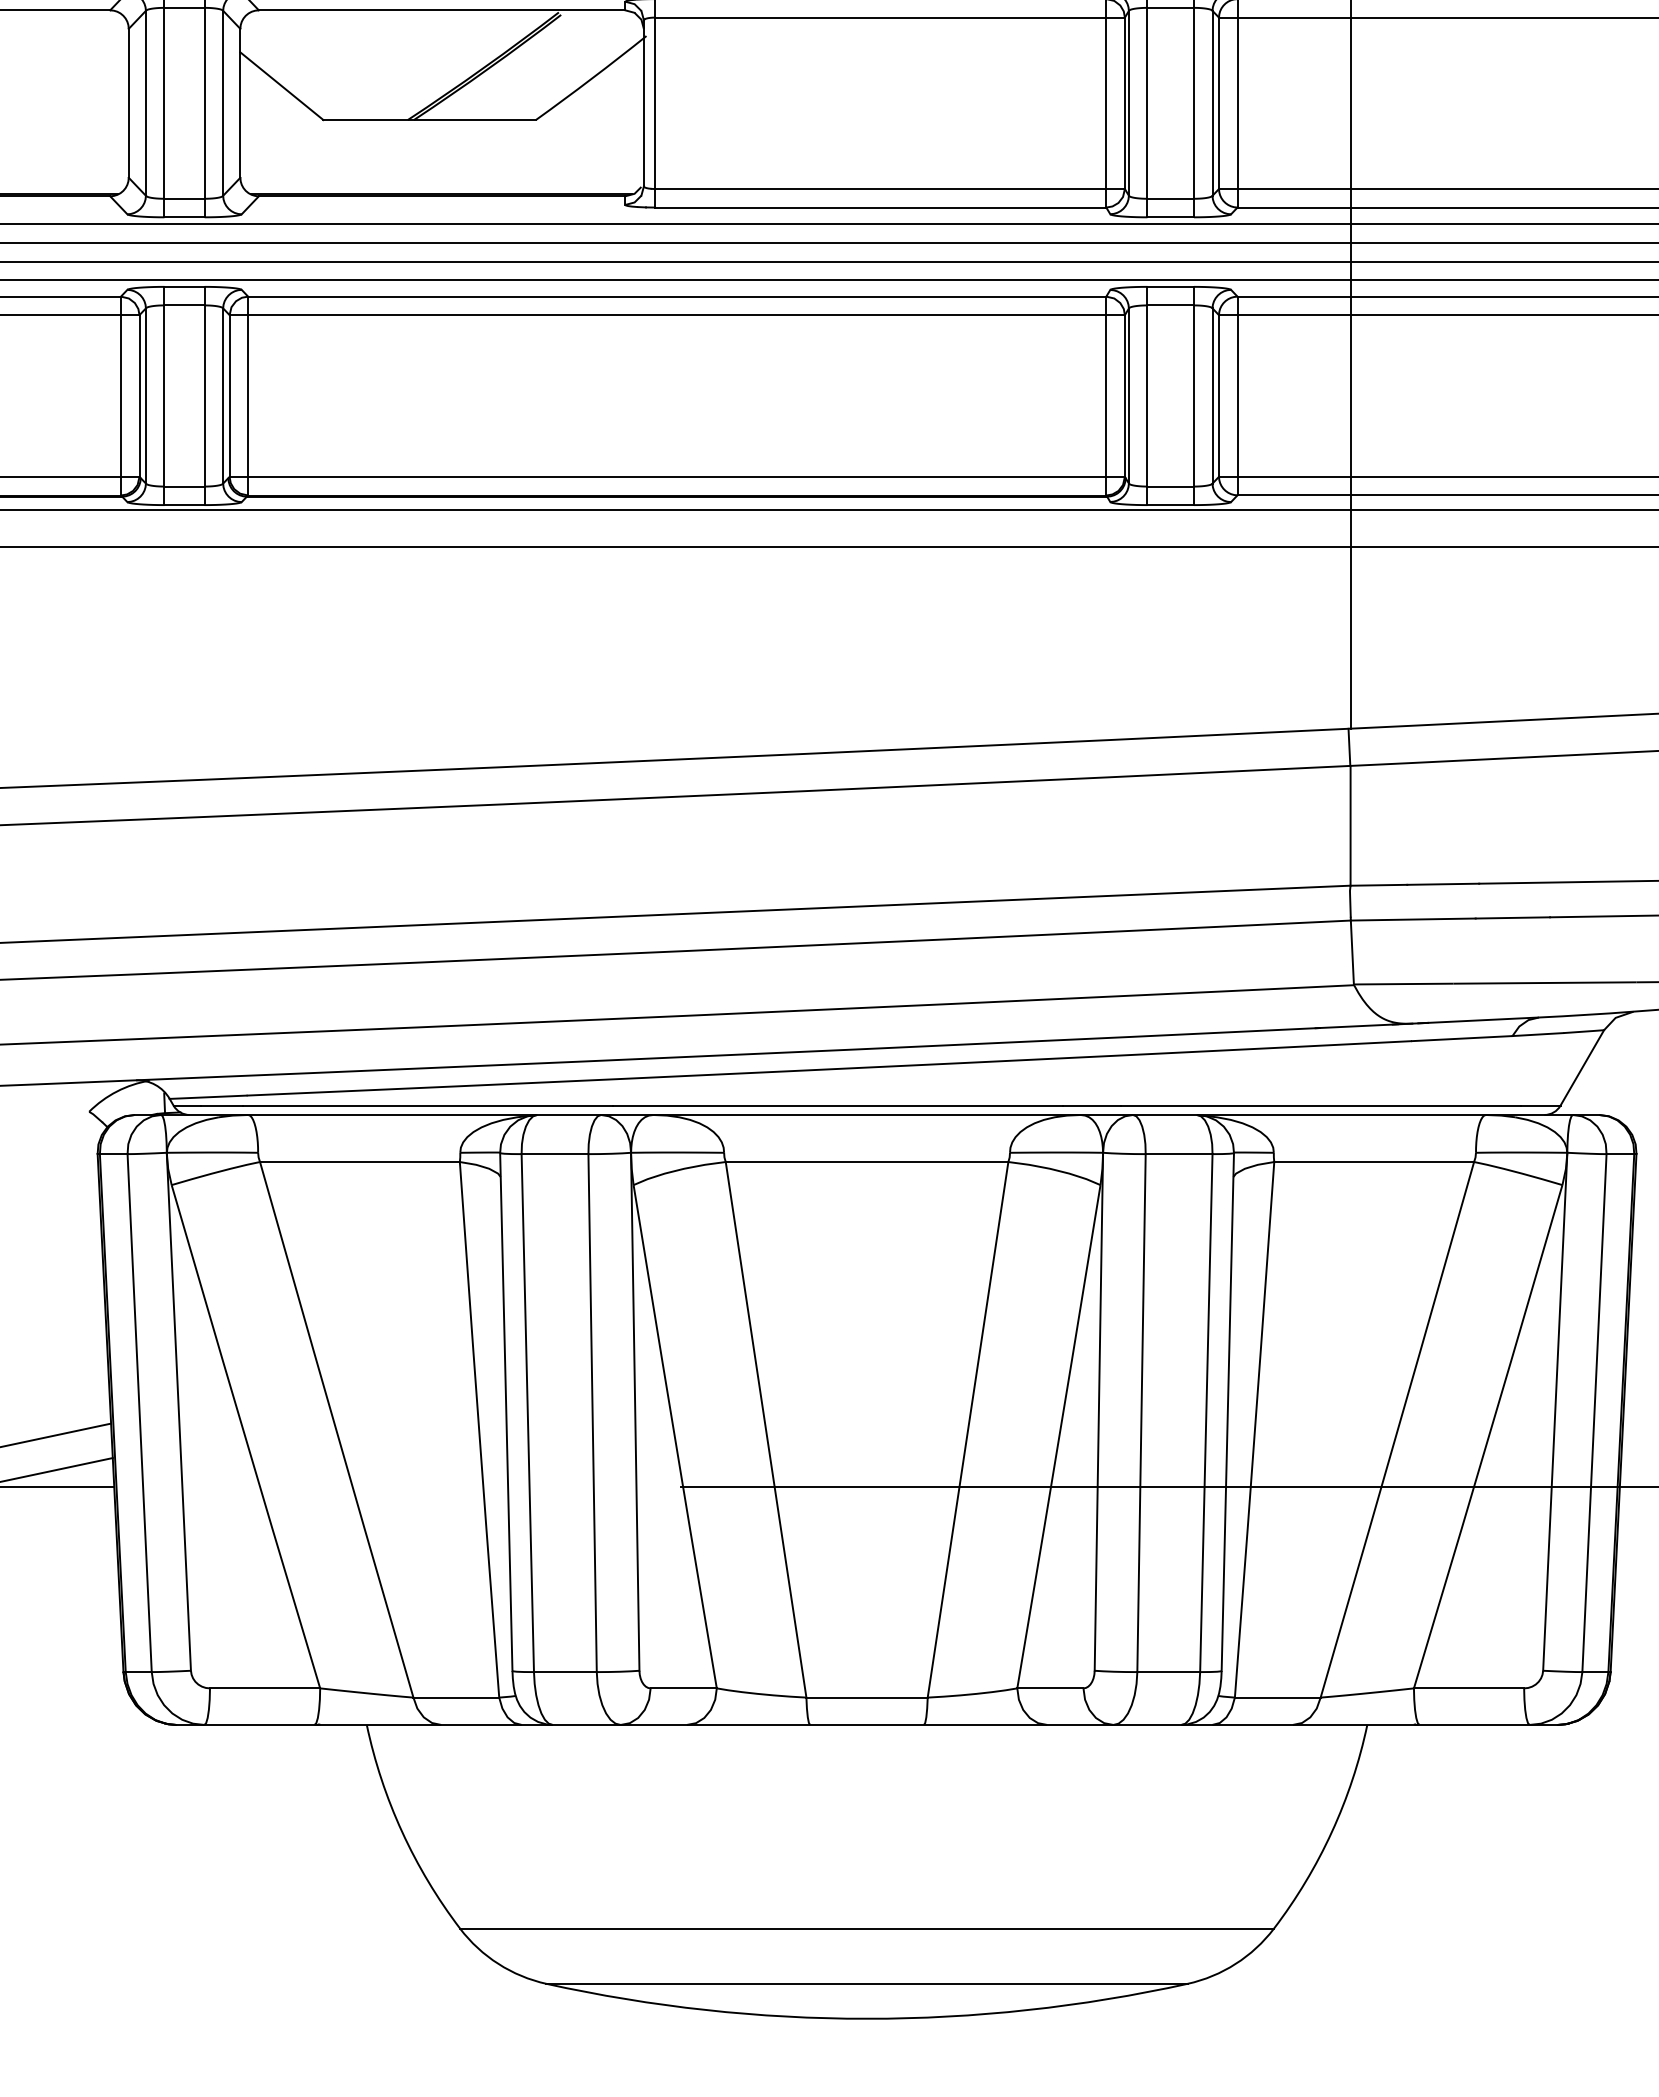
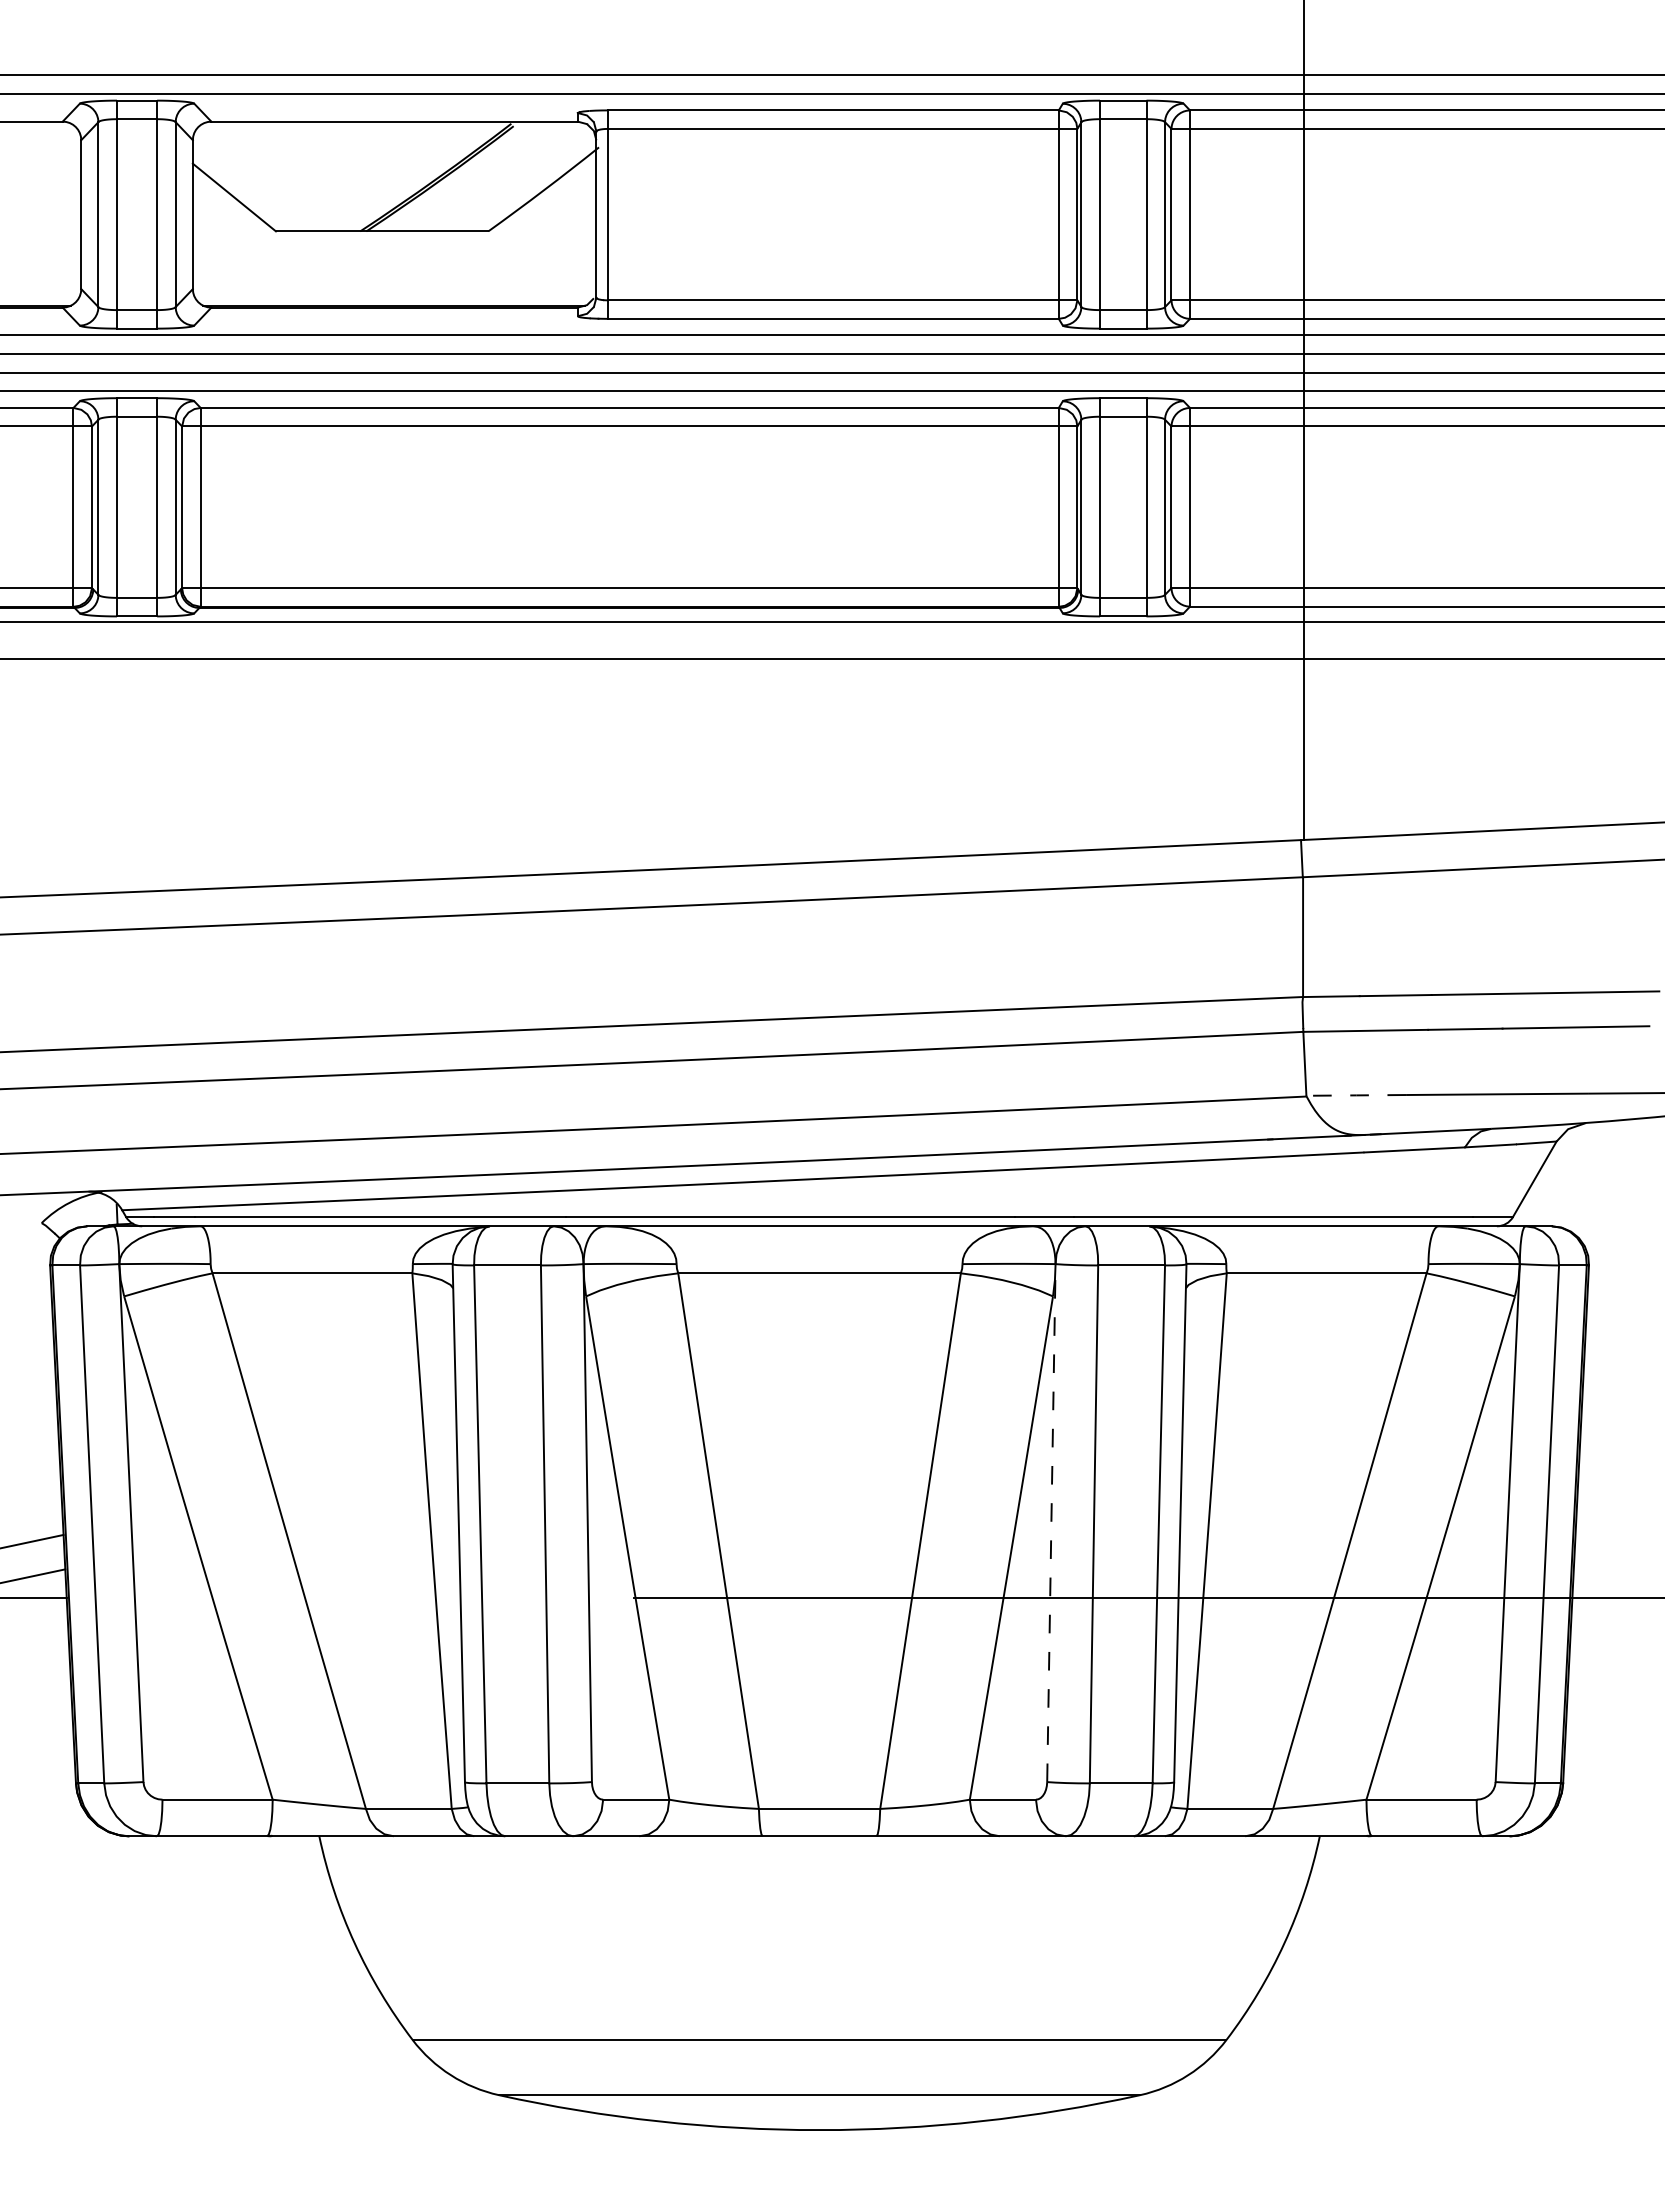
line: (1404, 984) -> (1356, 1095), solid -> dashed
line: (1099, 1411) -> (1051, 1522), solid -> dashed

